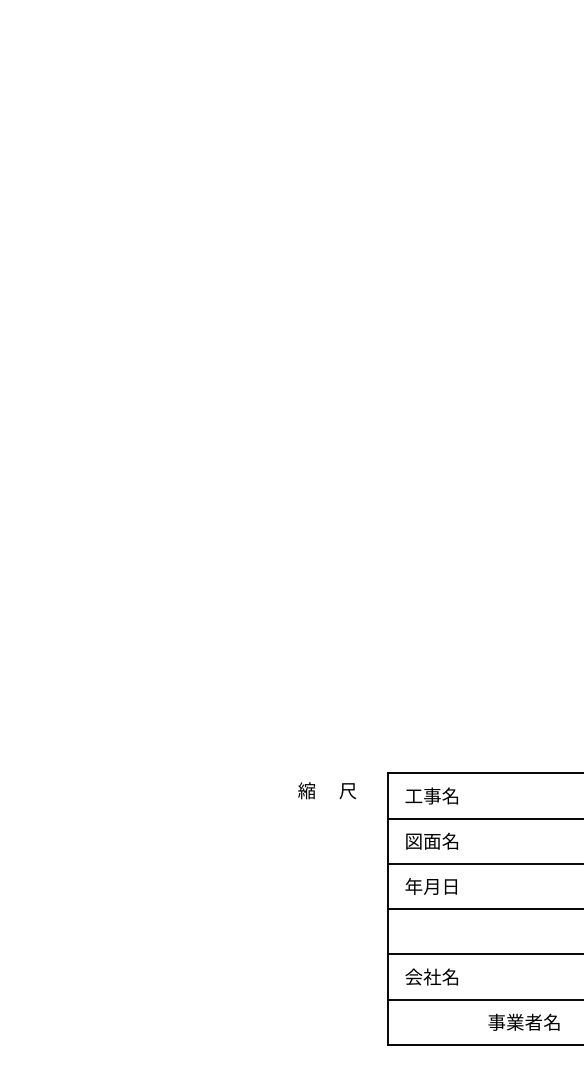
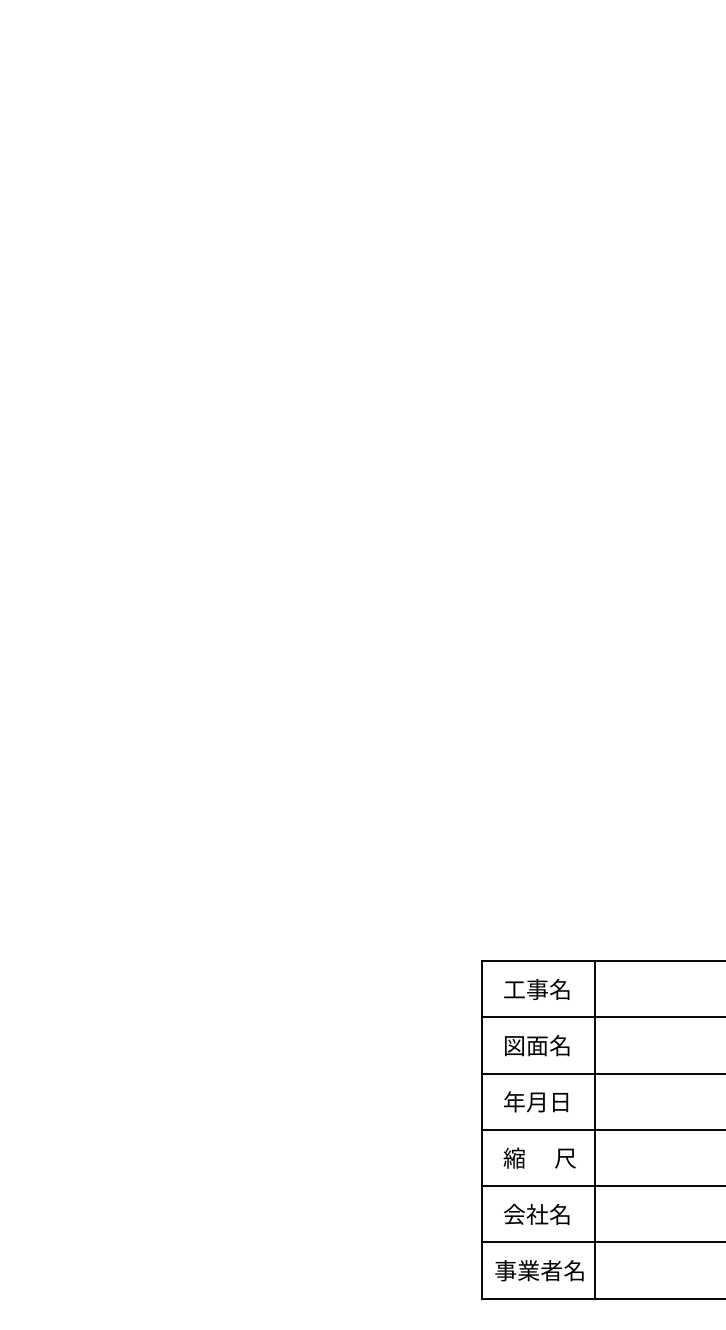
text: (327, 790) -> (540, 1157), moved
line: (478, 908) -> (594, 1129), added
text: (523, 1021) -> (538, 1269), moved

